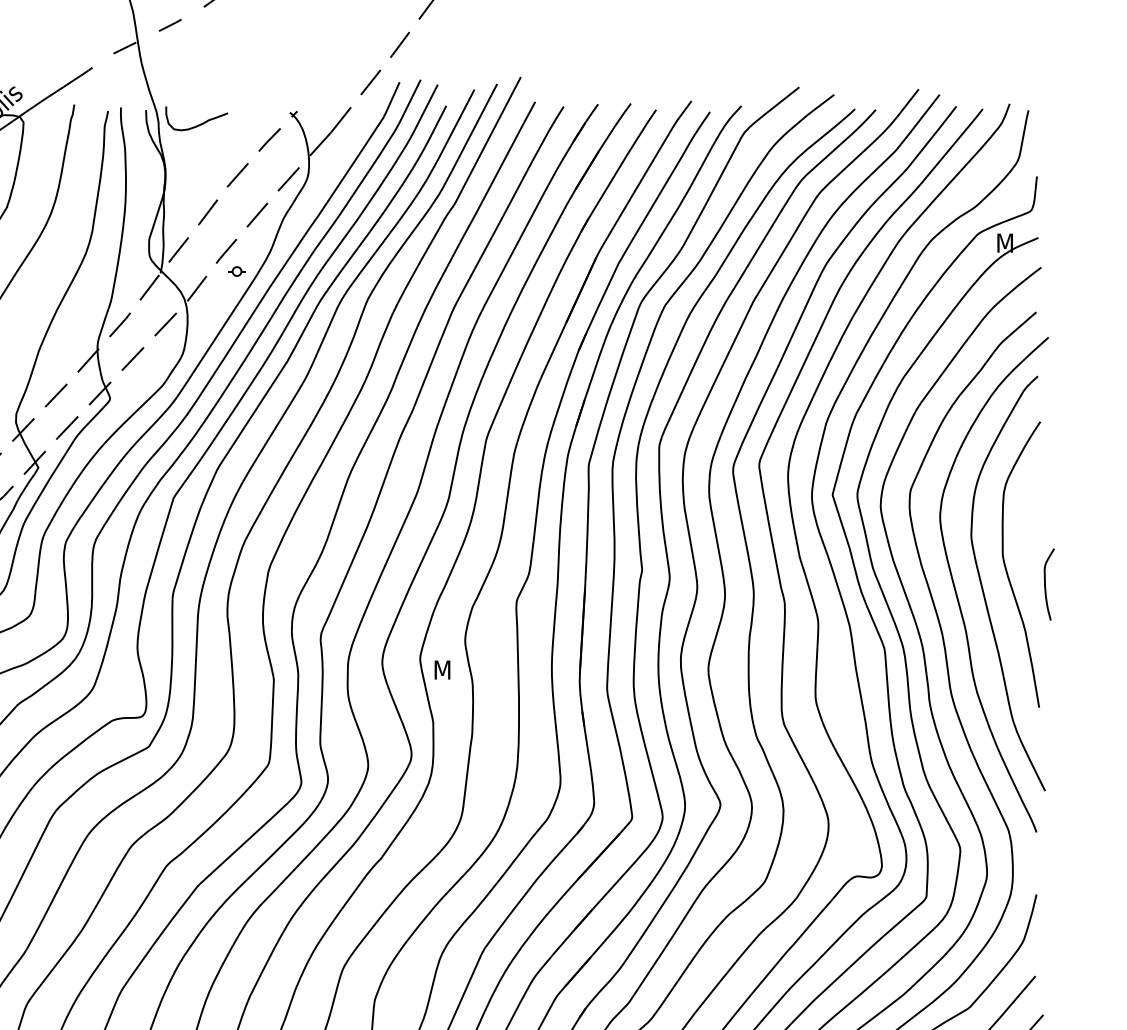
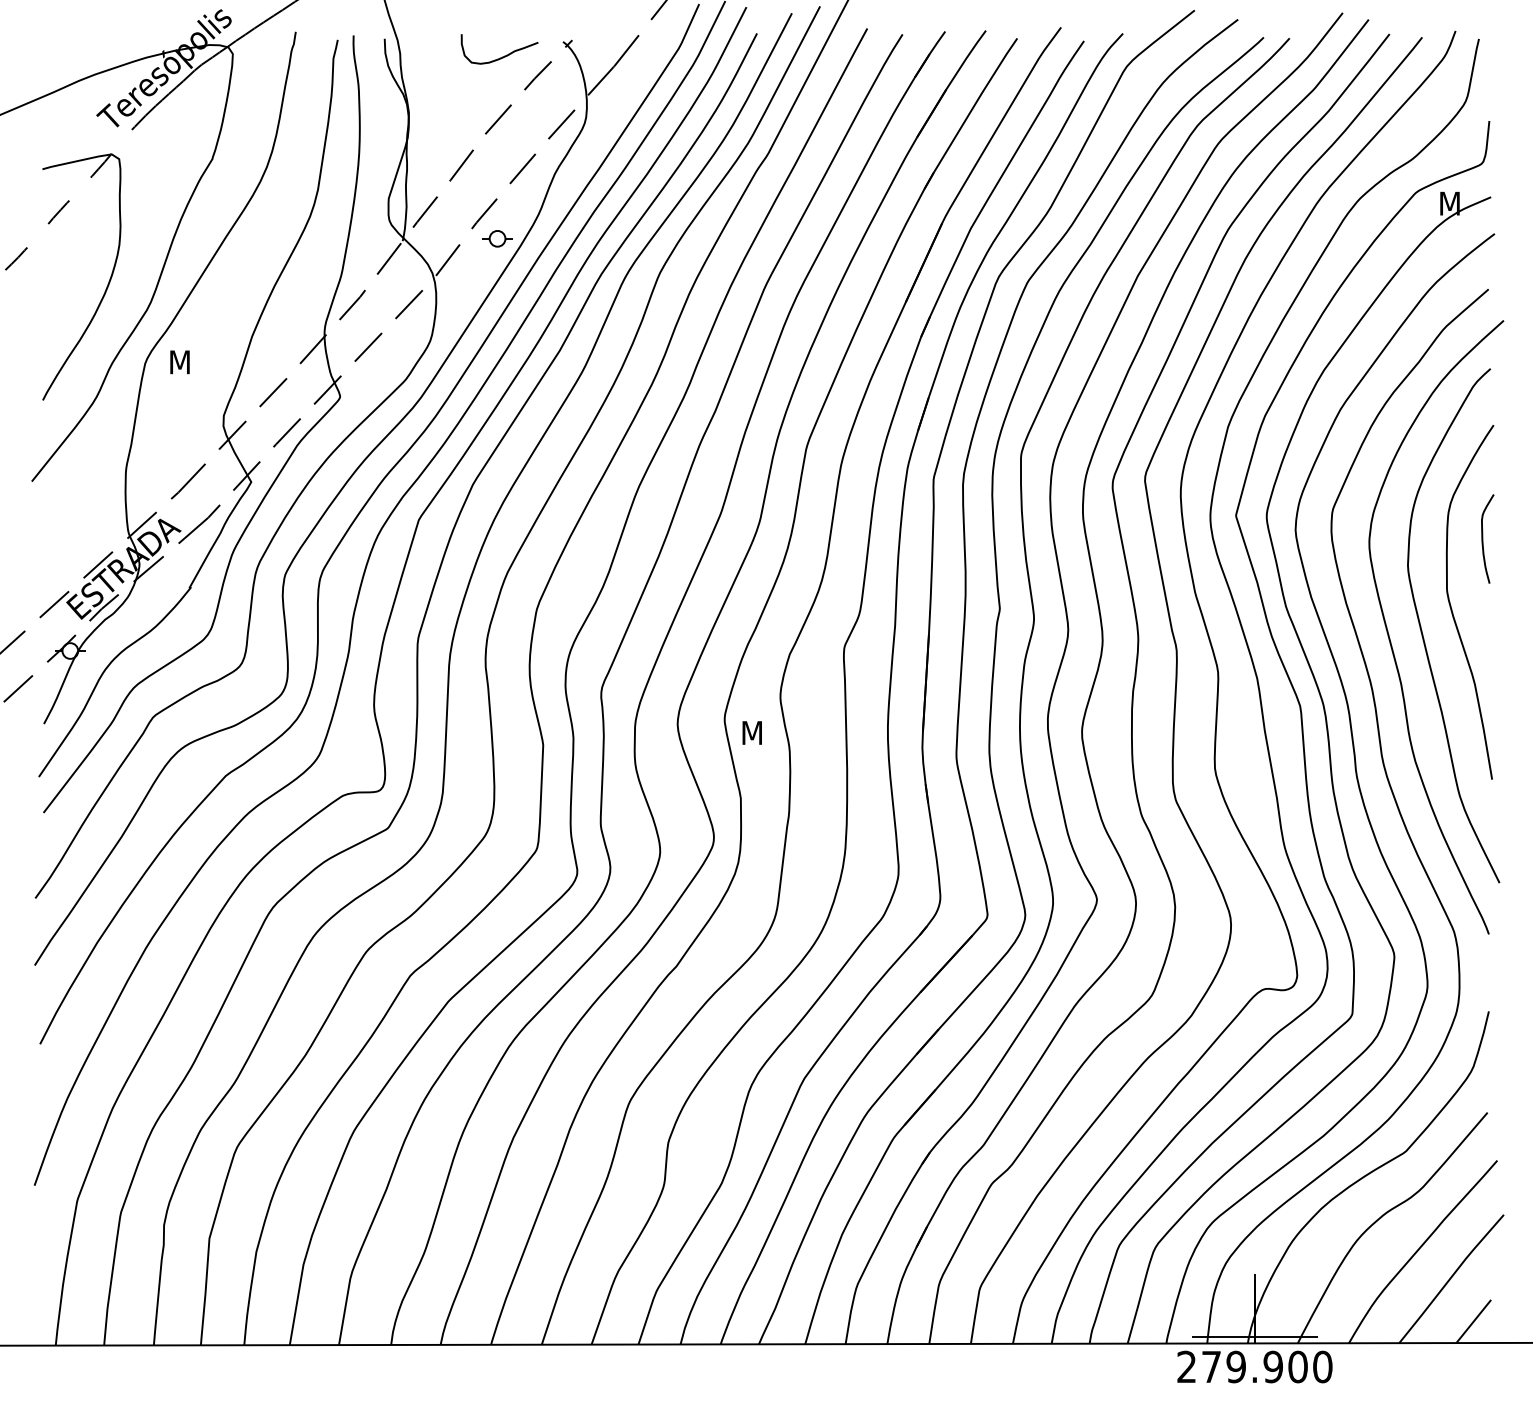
curve: (199, 124) -> (502, 56), moved
part: (237, 271) -> (497, 238), size x1.43
curve: (1045, 584) -> (1483, 538), moved

